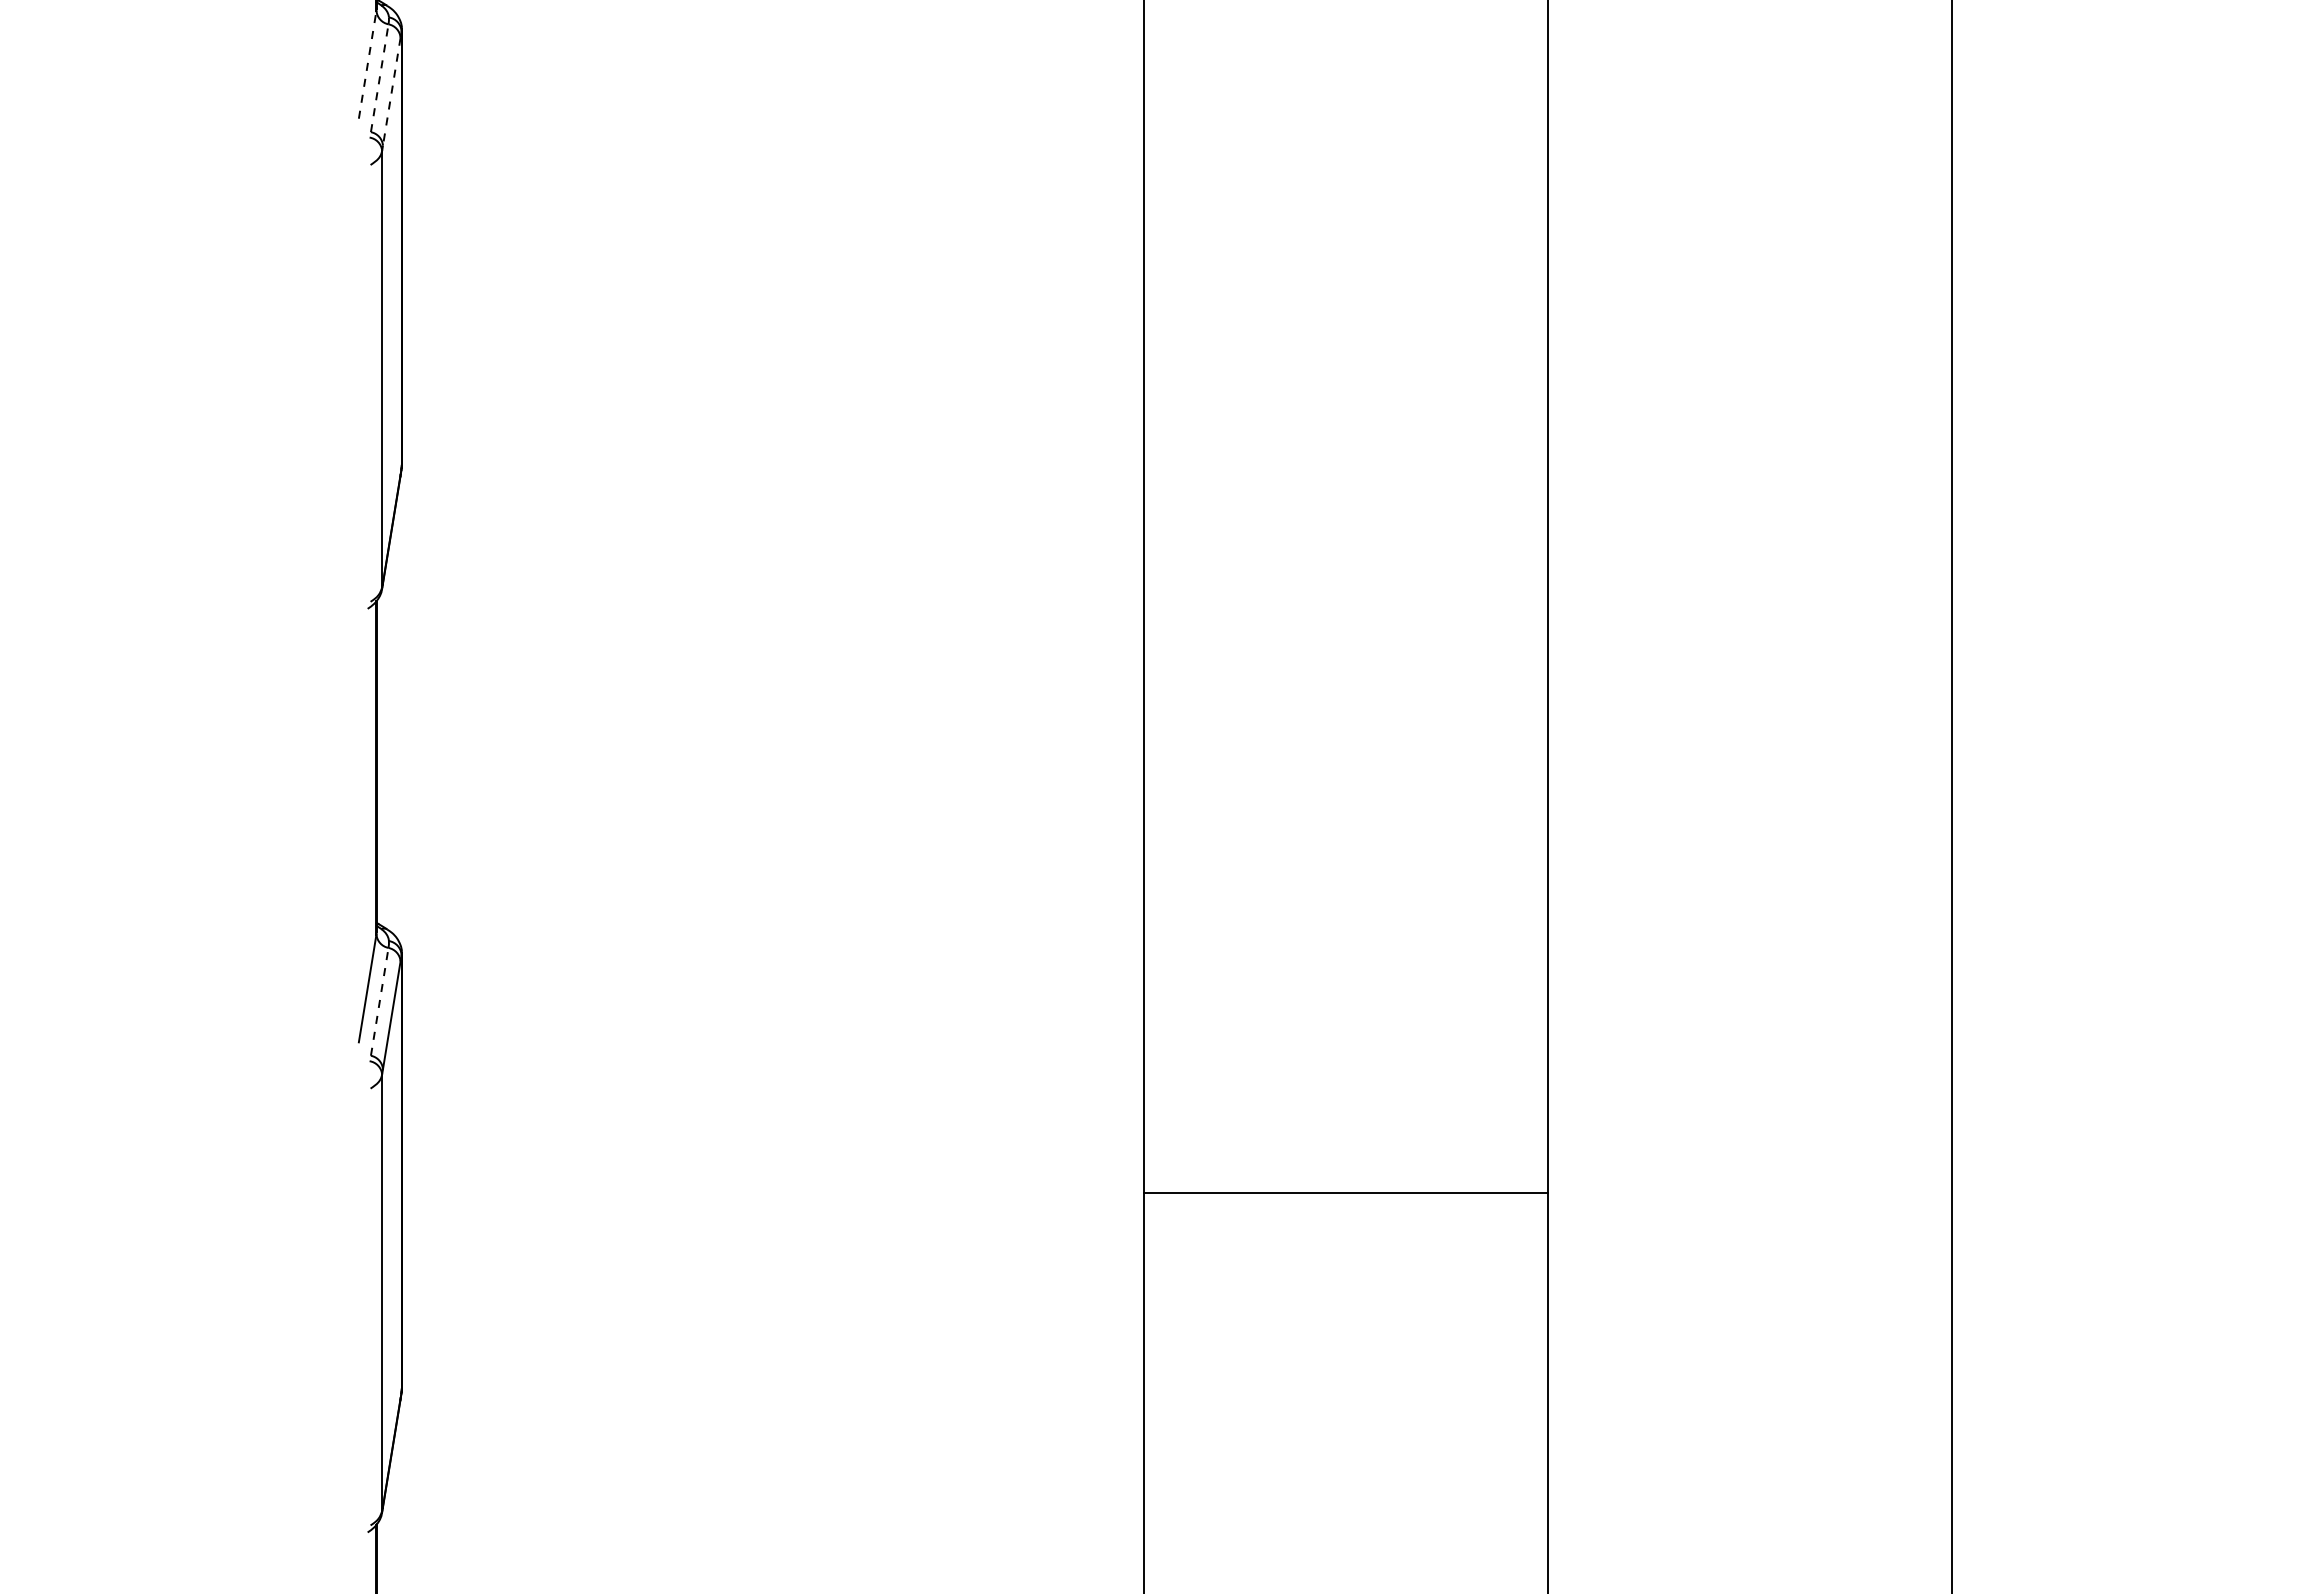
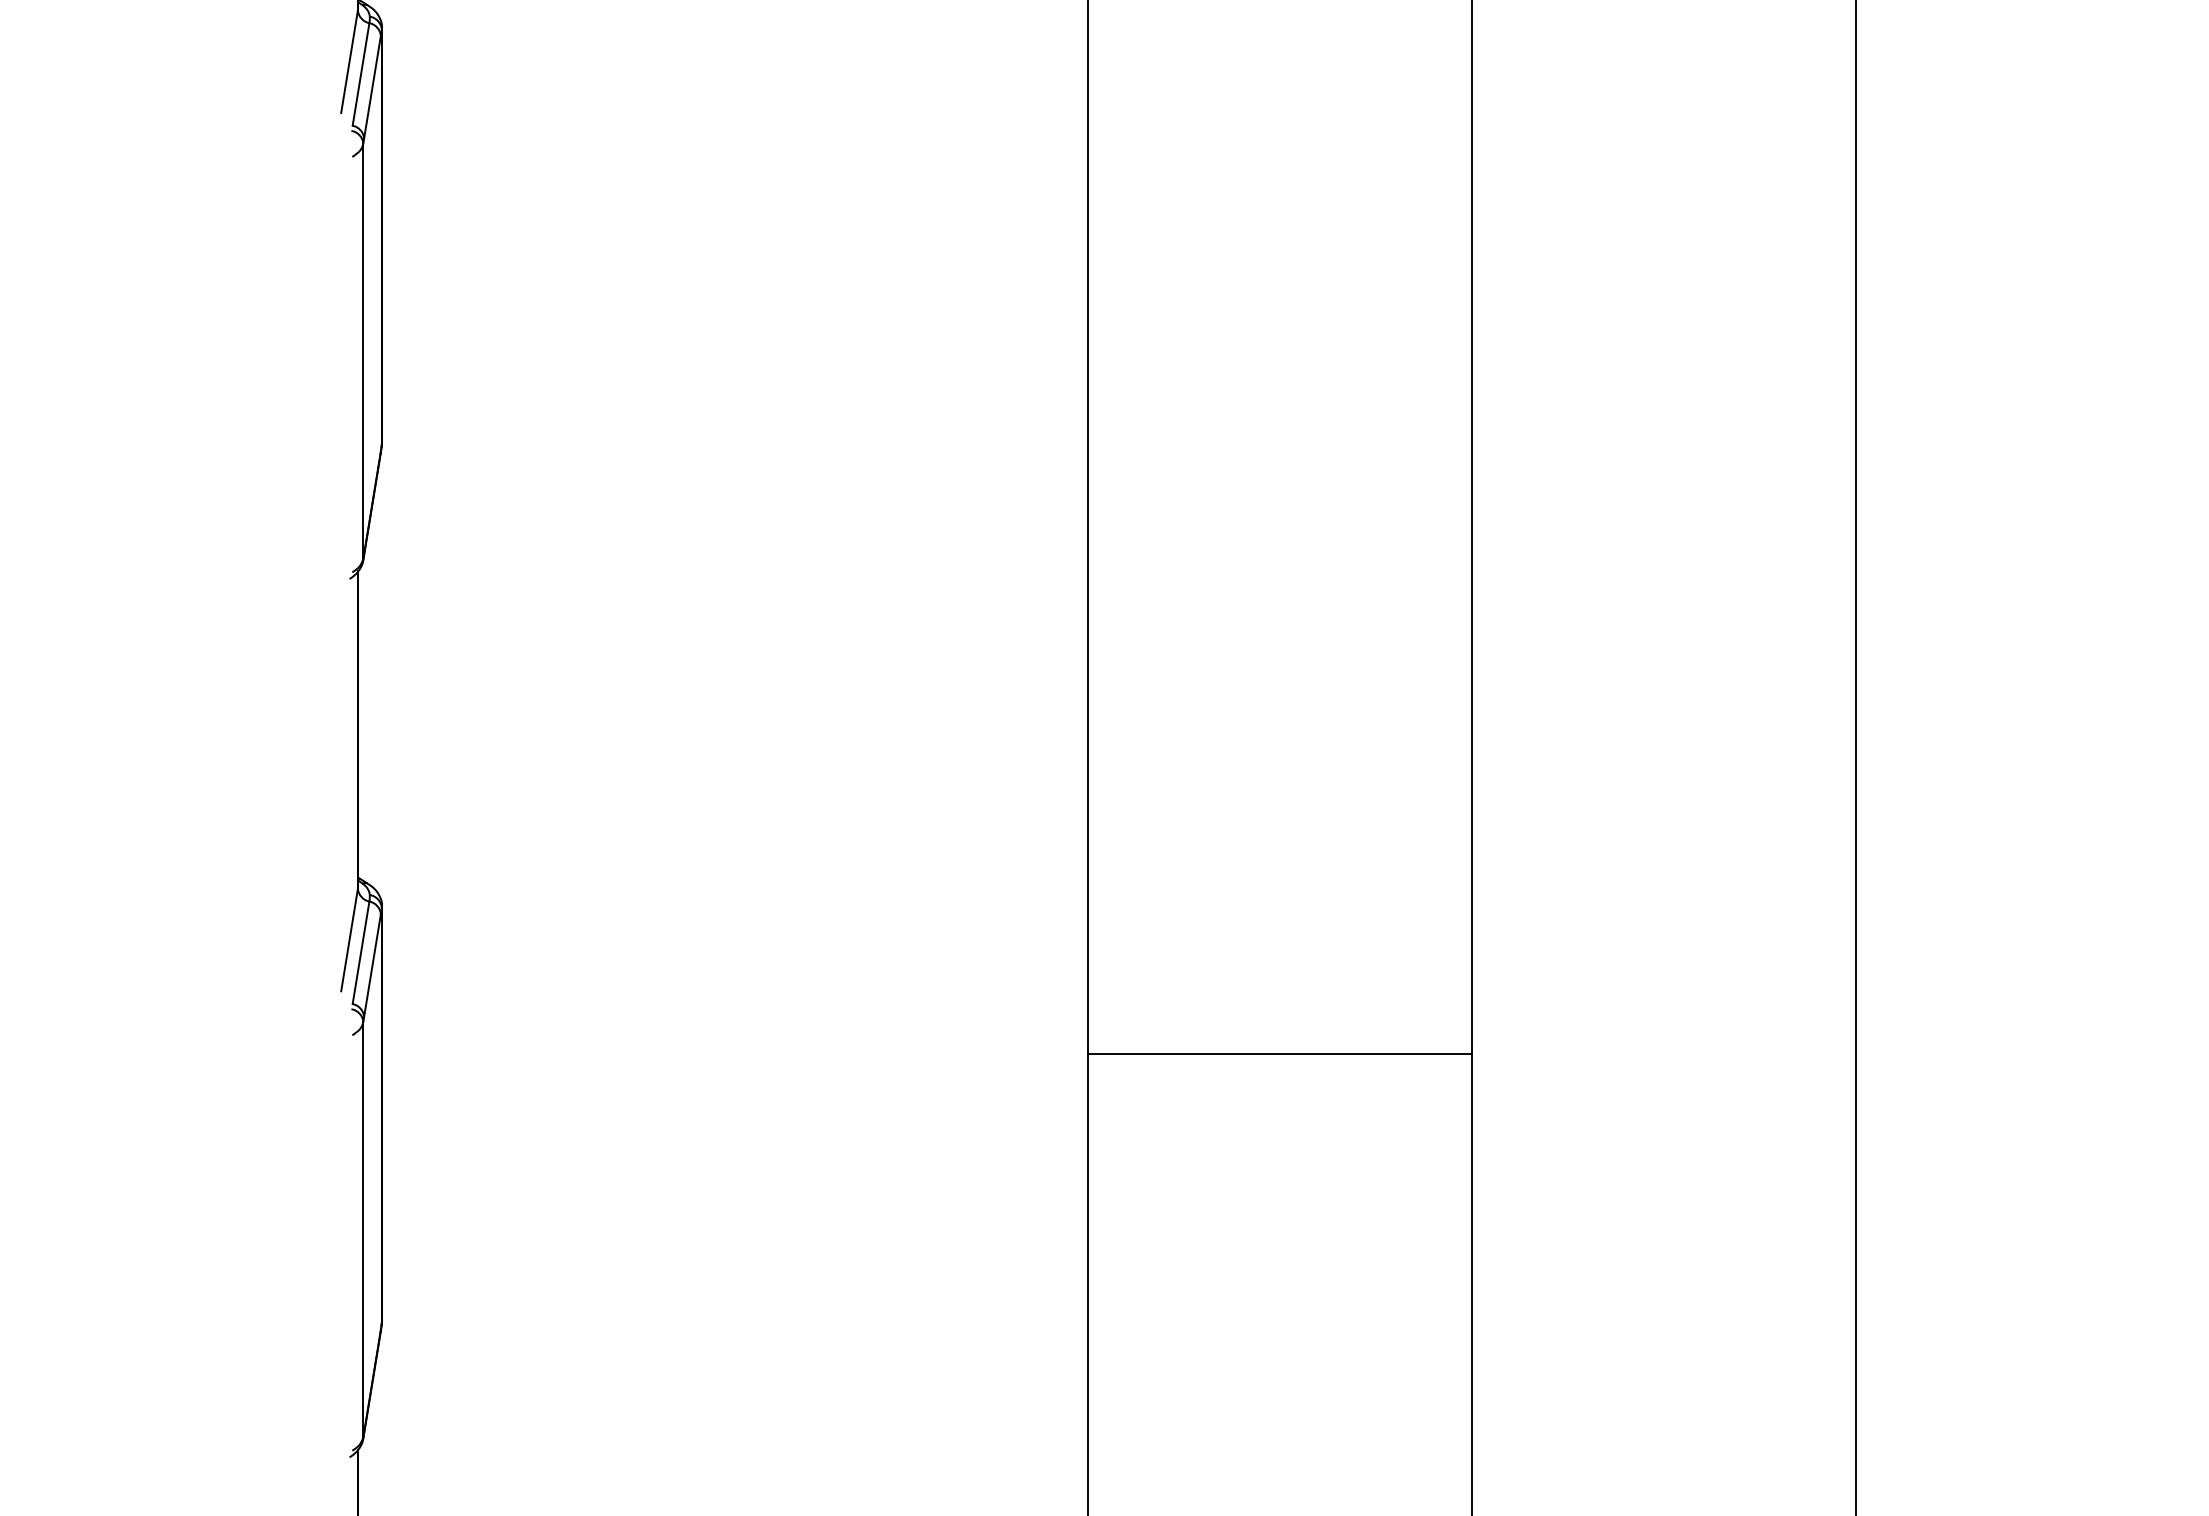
line: (367, 64) -> (349, 61), dashed -> solid
line: (379, 78) -> (360, 74), dashed -> solid
line: (391, 91) -> (372, 87), dashed -> solid
line: (379, 1001) -> (360, 952), dashed -> solid
line: (1346, 1192) -> (1280, 1054), moved

